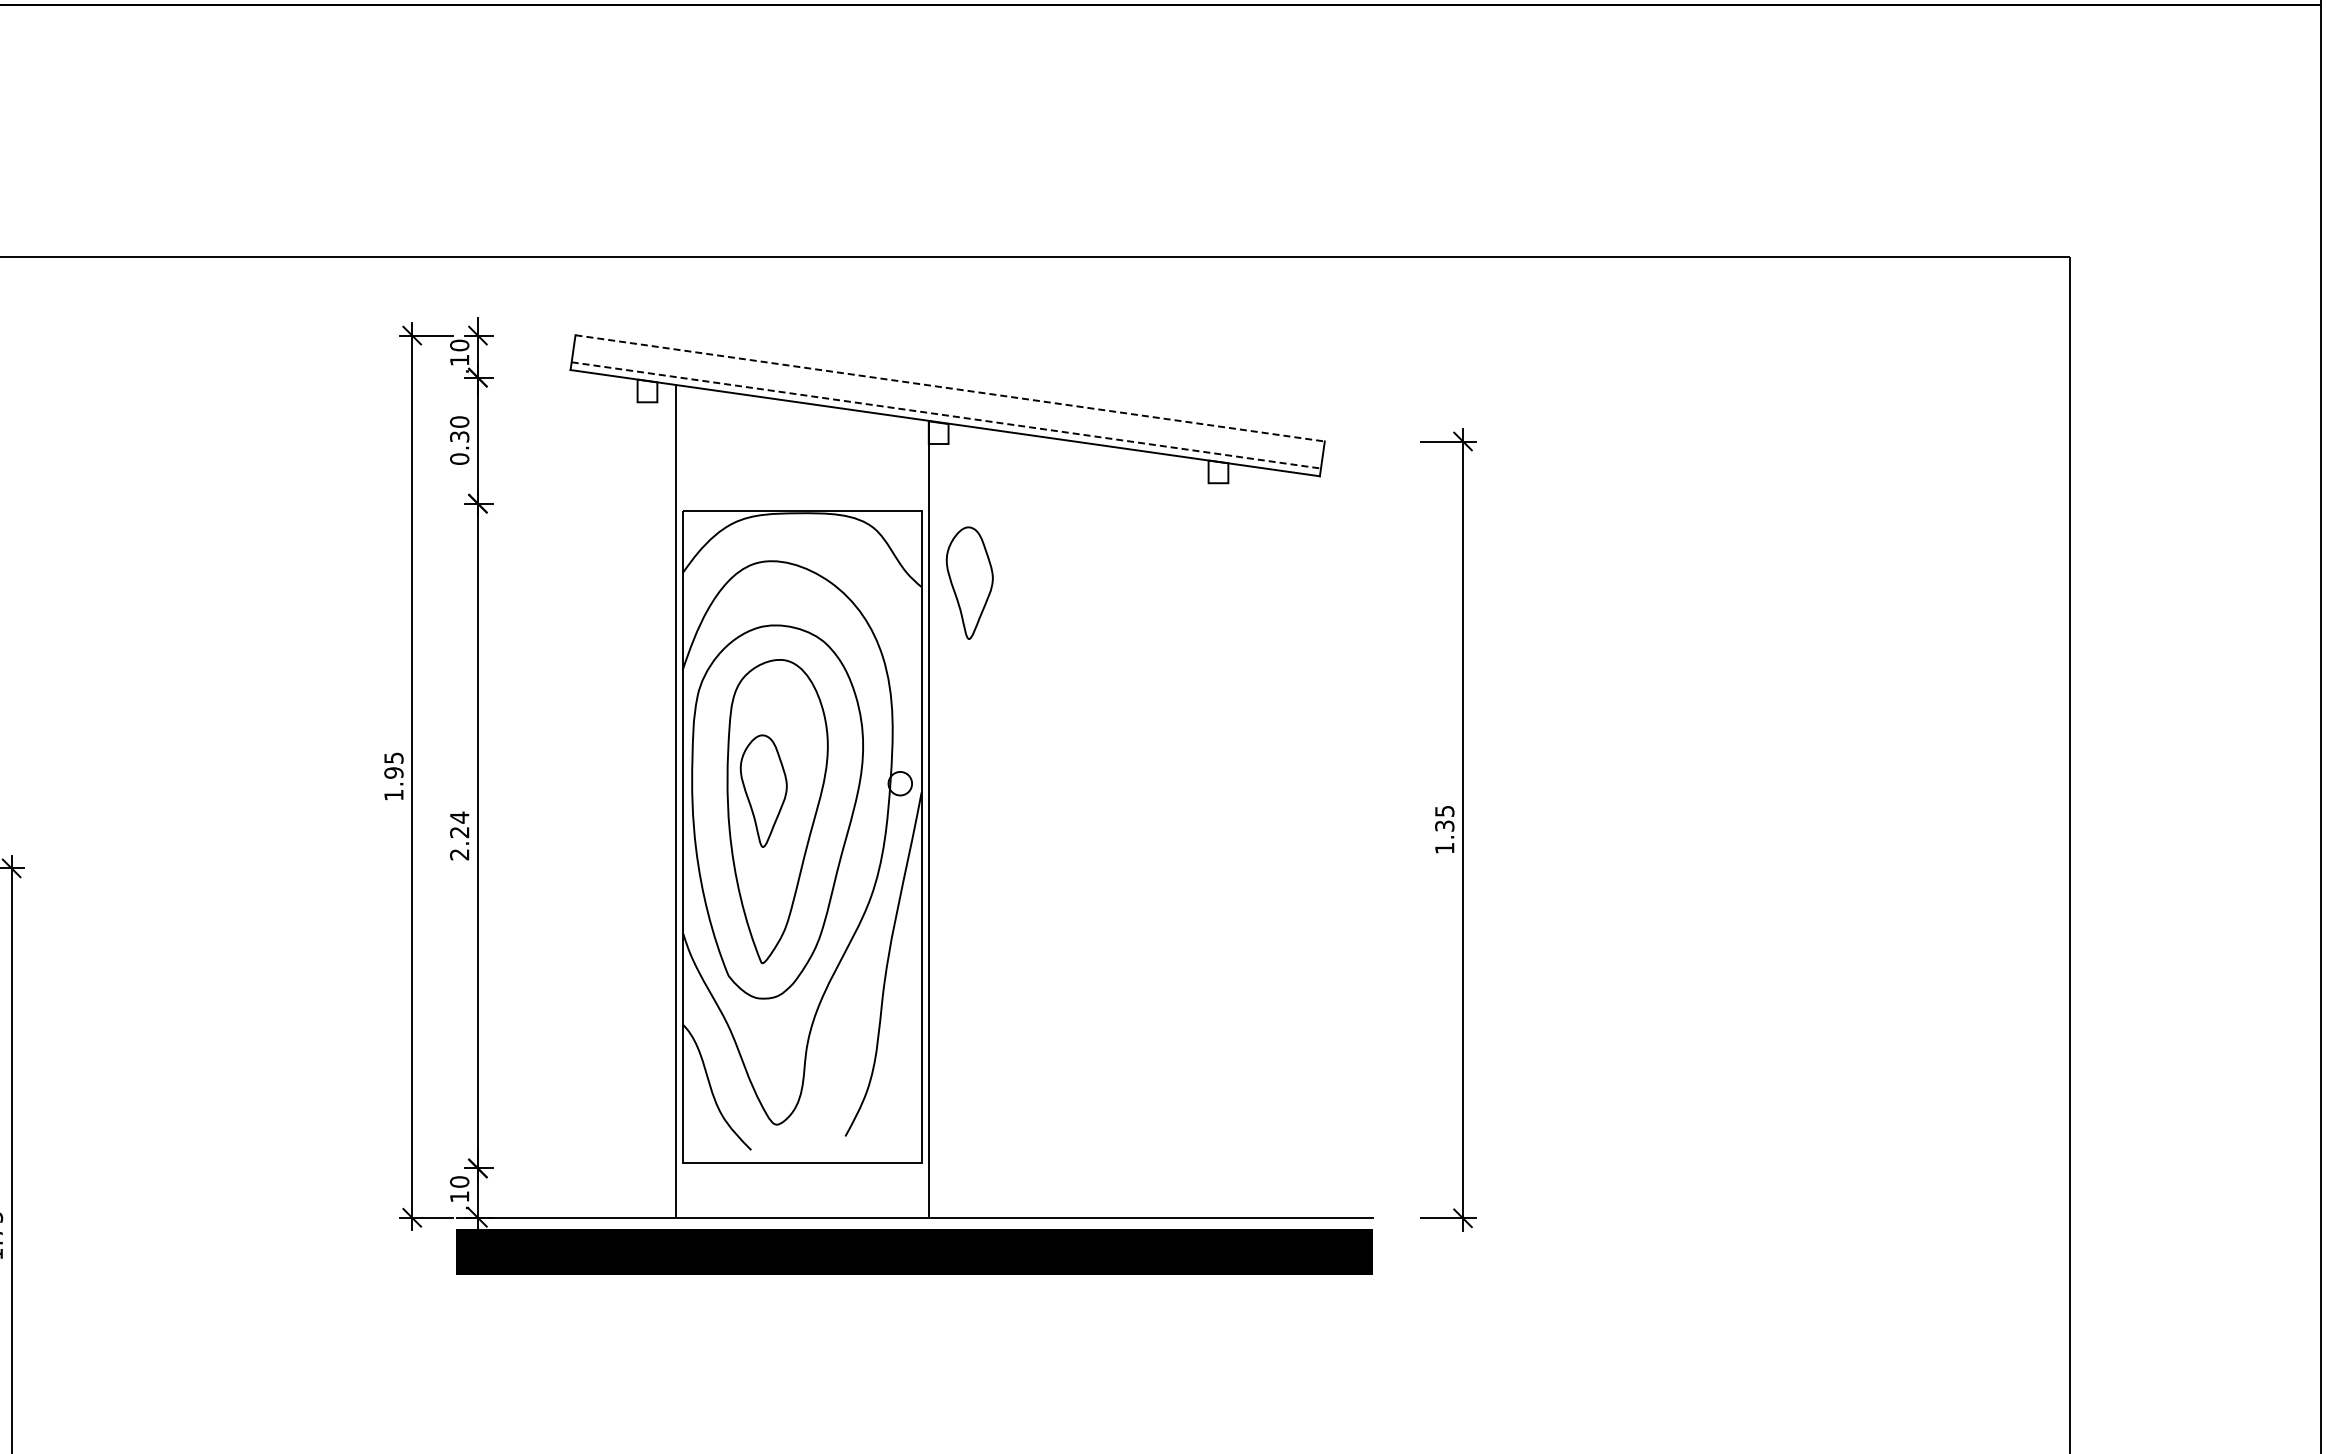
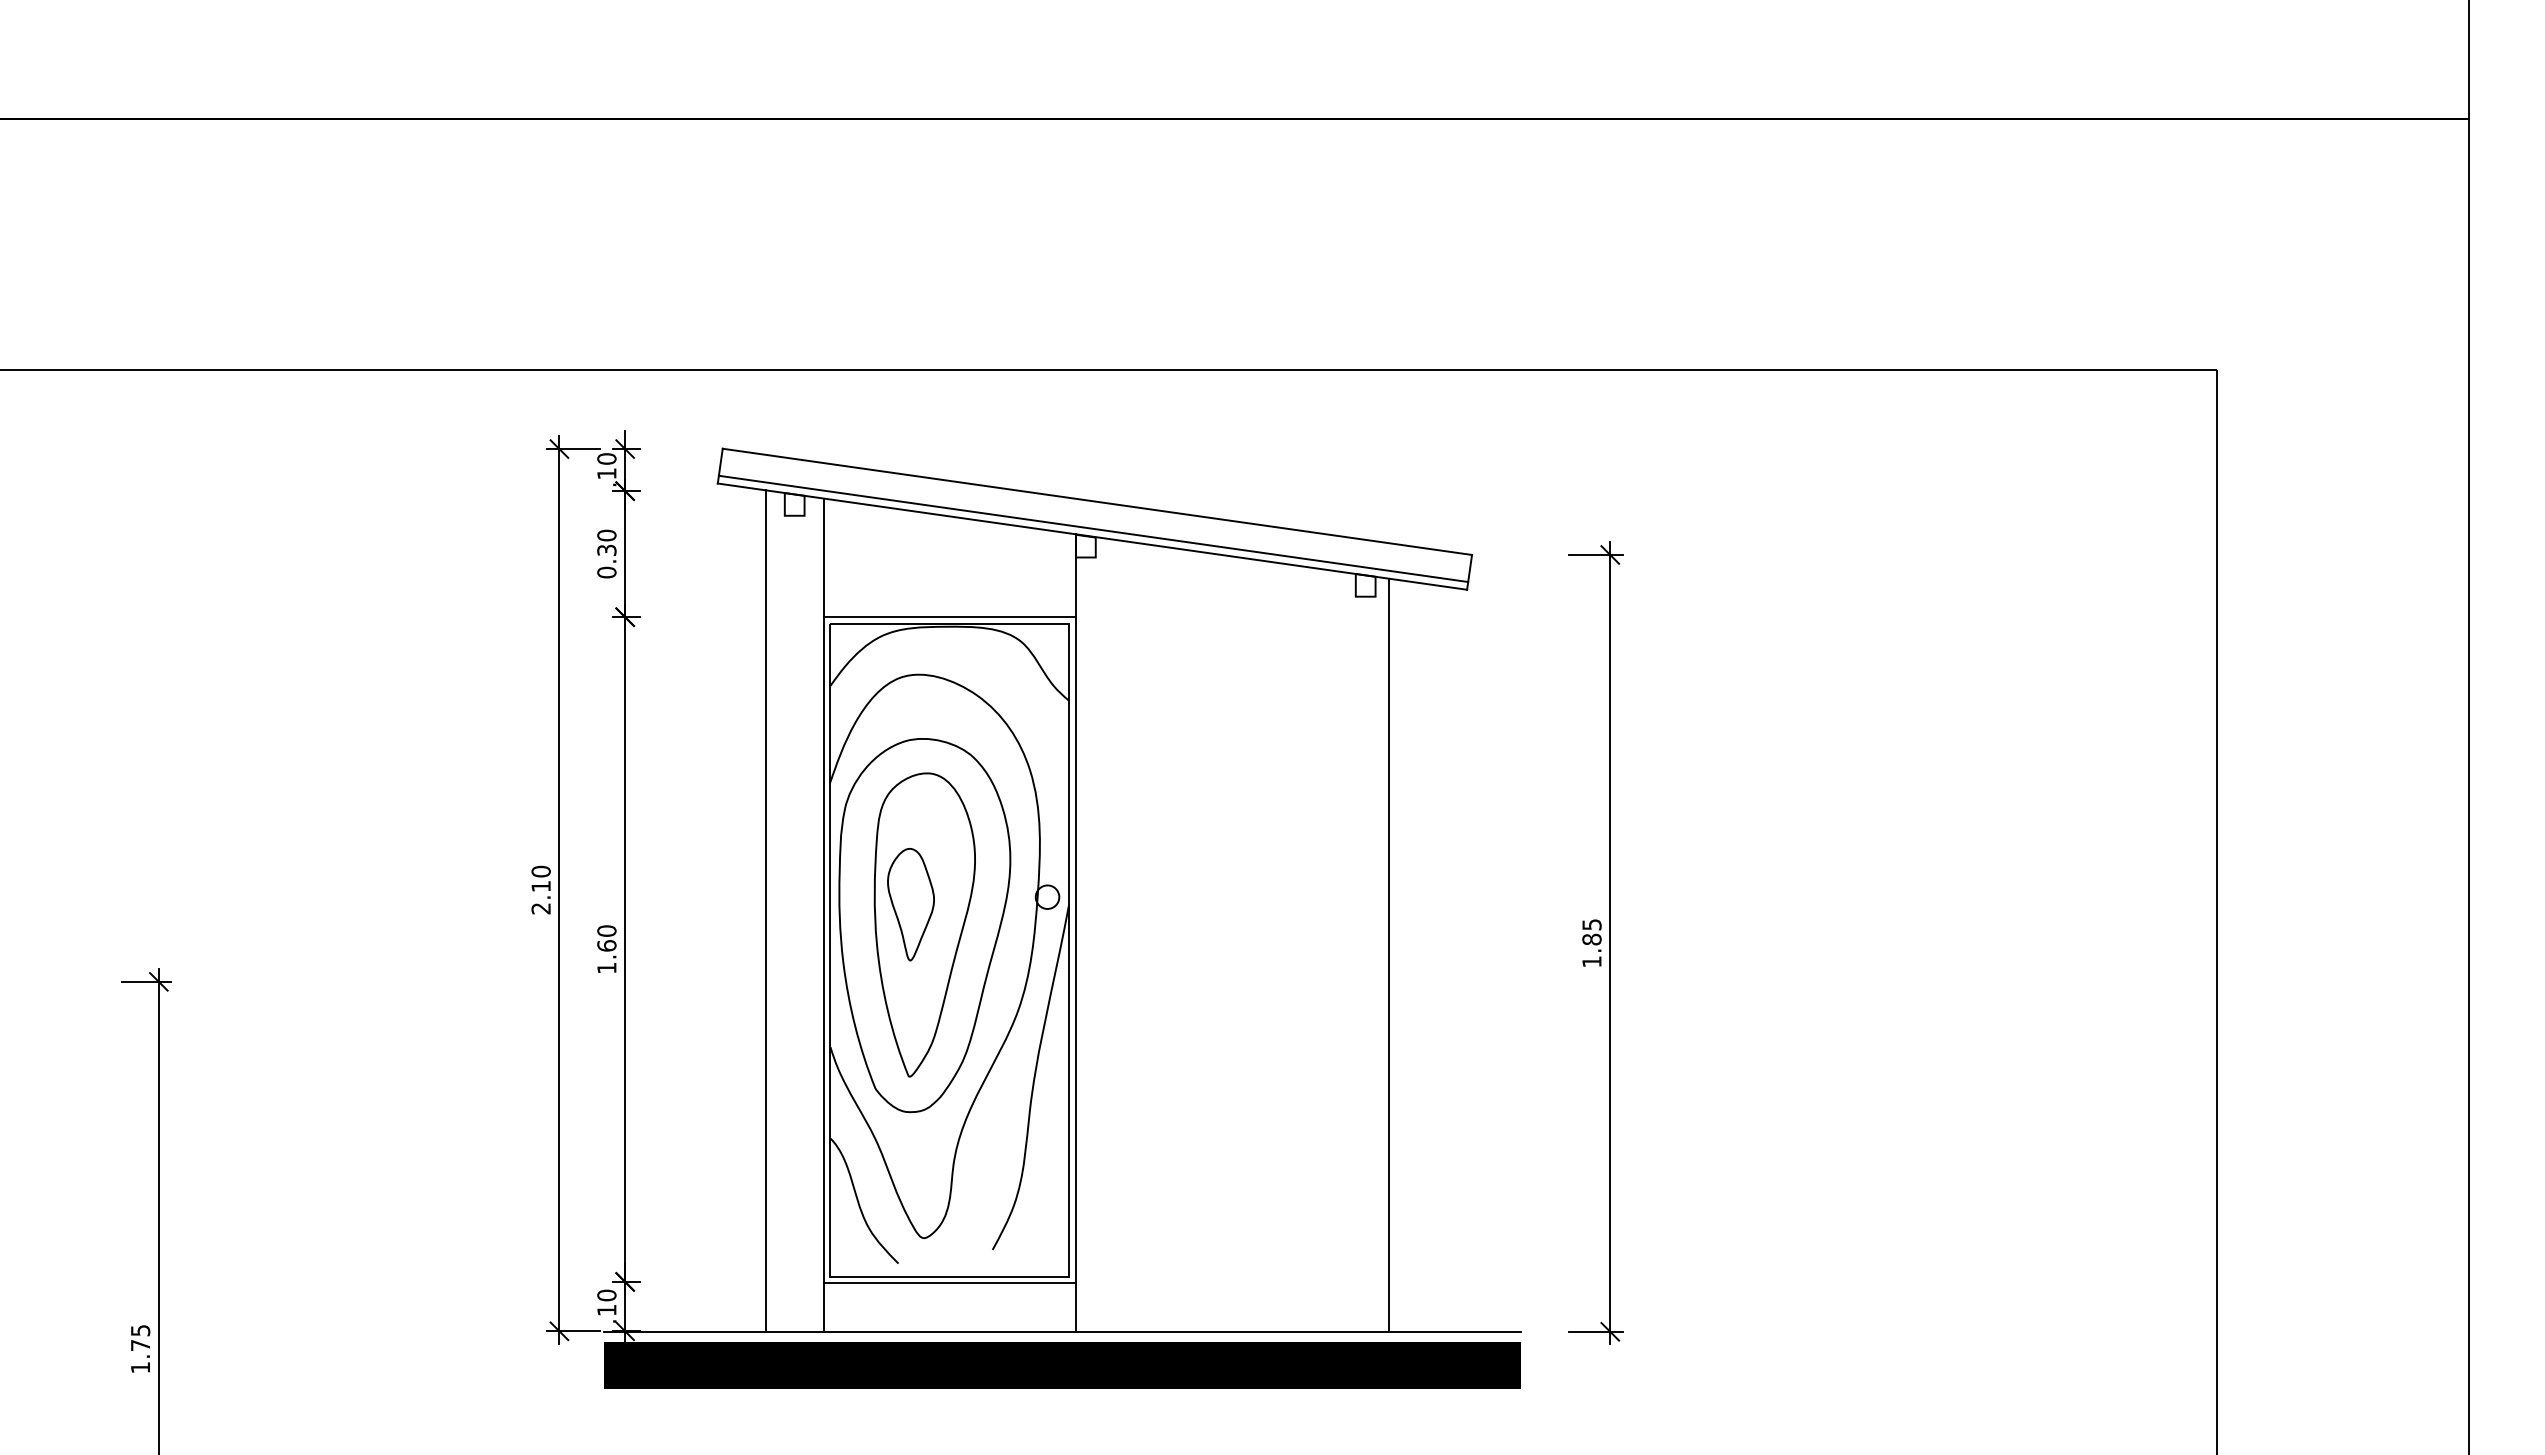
line: (950, 388) -> (1097, 501), dashed -> solid
line: (947, 415) -> (1094, 528), dashed -> solid
line: (802, 503) -> (949, 616), added
part: (969, 583) -> (1116, 696), removed
text: (393, 776) -> (540, 889), 1.95 -> 2.10
line: (618, 796) -> (765, 909), added
text: (1444, 826) -> (1591, 939), 1.35 -> 1.85
text: (459, 836) -> (606, 949), 2.24 -> 1.60
line: (1241, 840) -> (1388, 953), added
line: (802, 1170) -> (949, 1283), added

